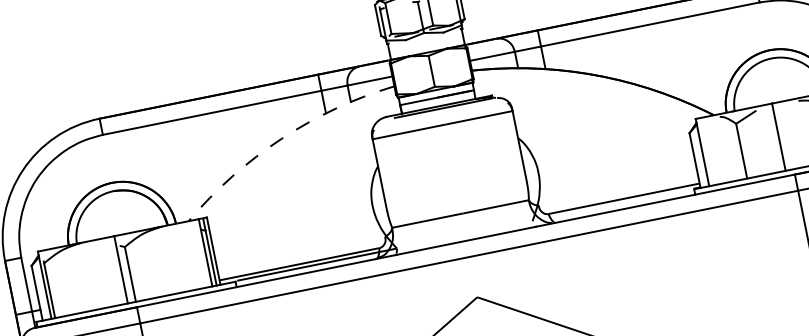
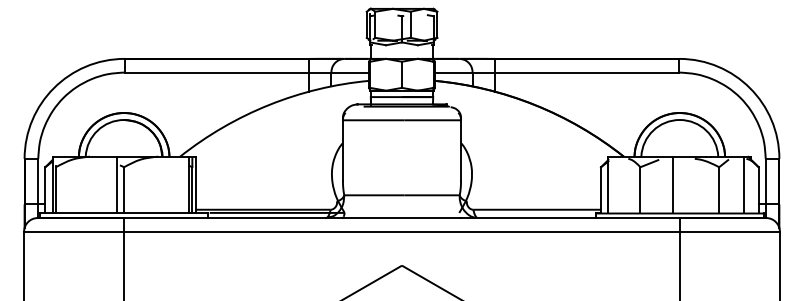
arc: (282, 139) -> (269, 105), dashed -> solid

